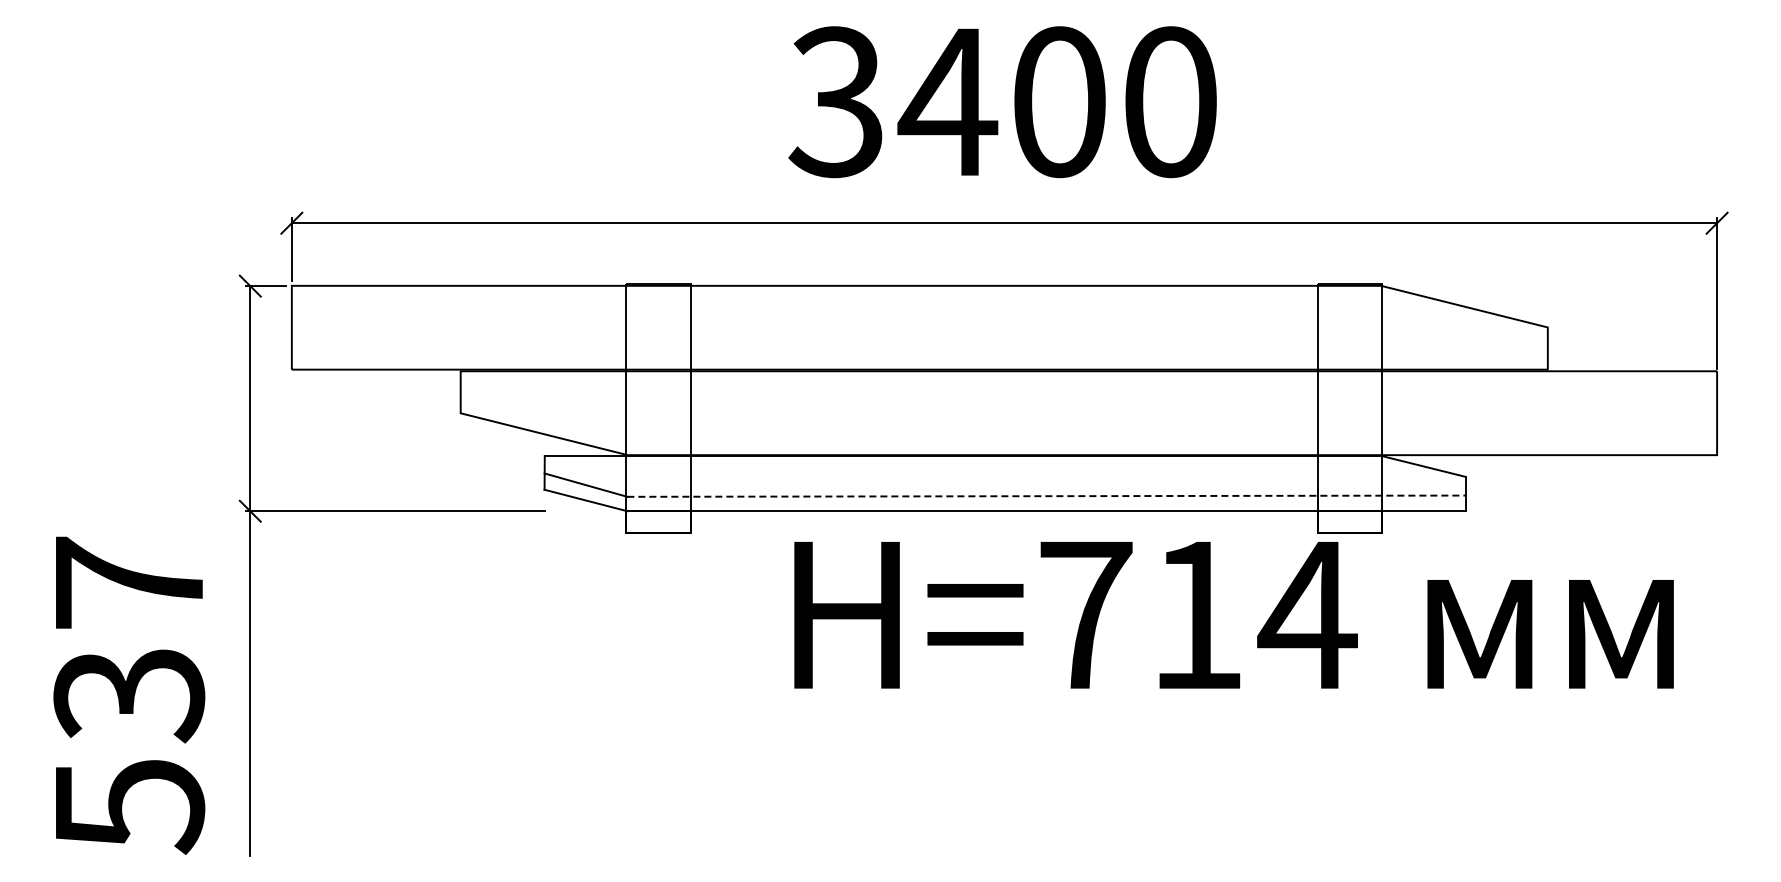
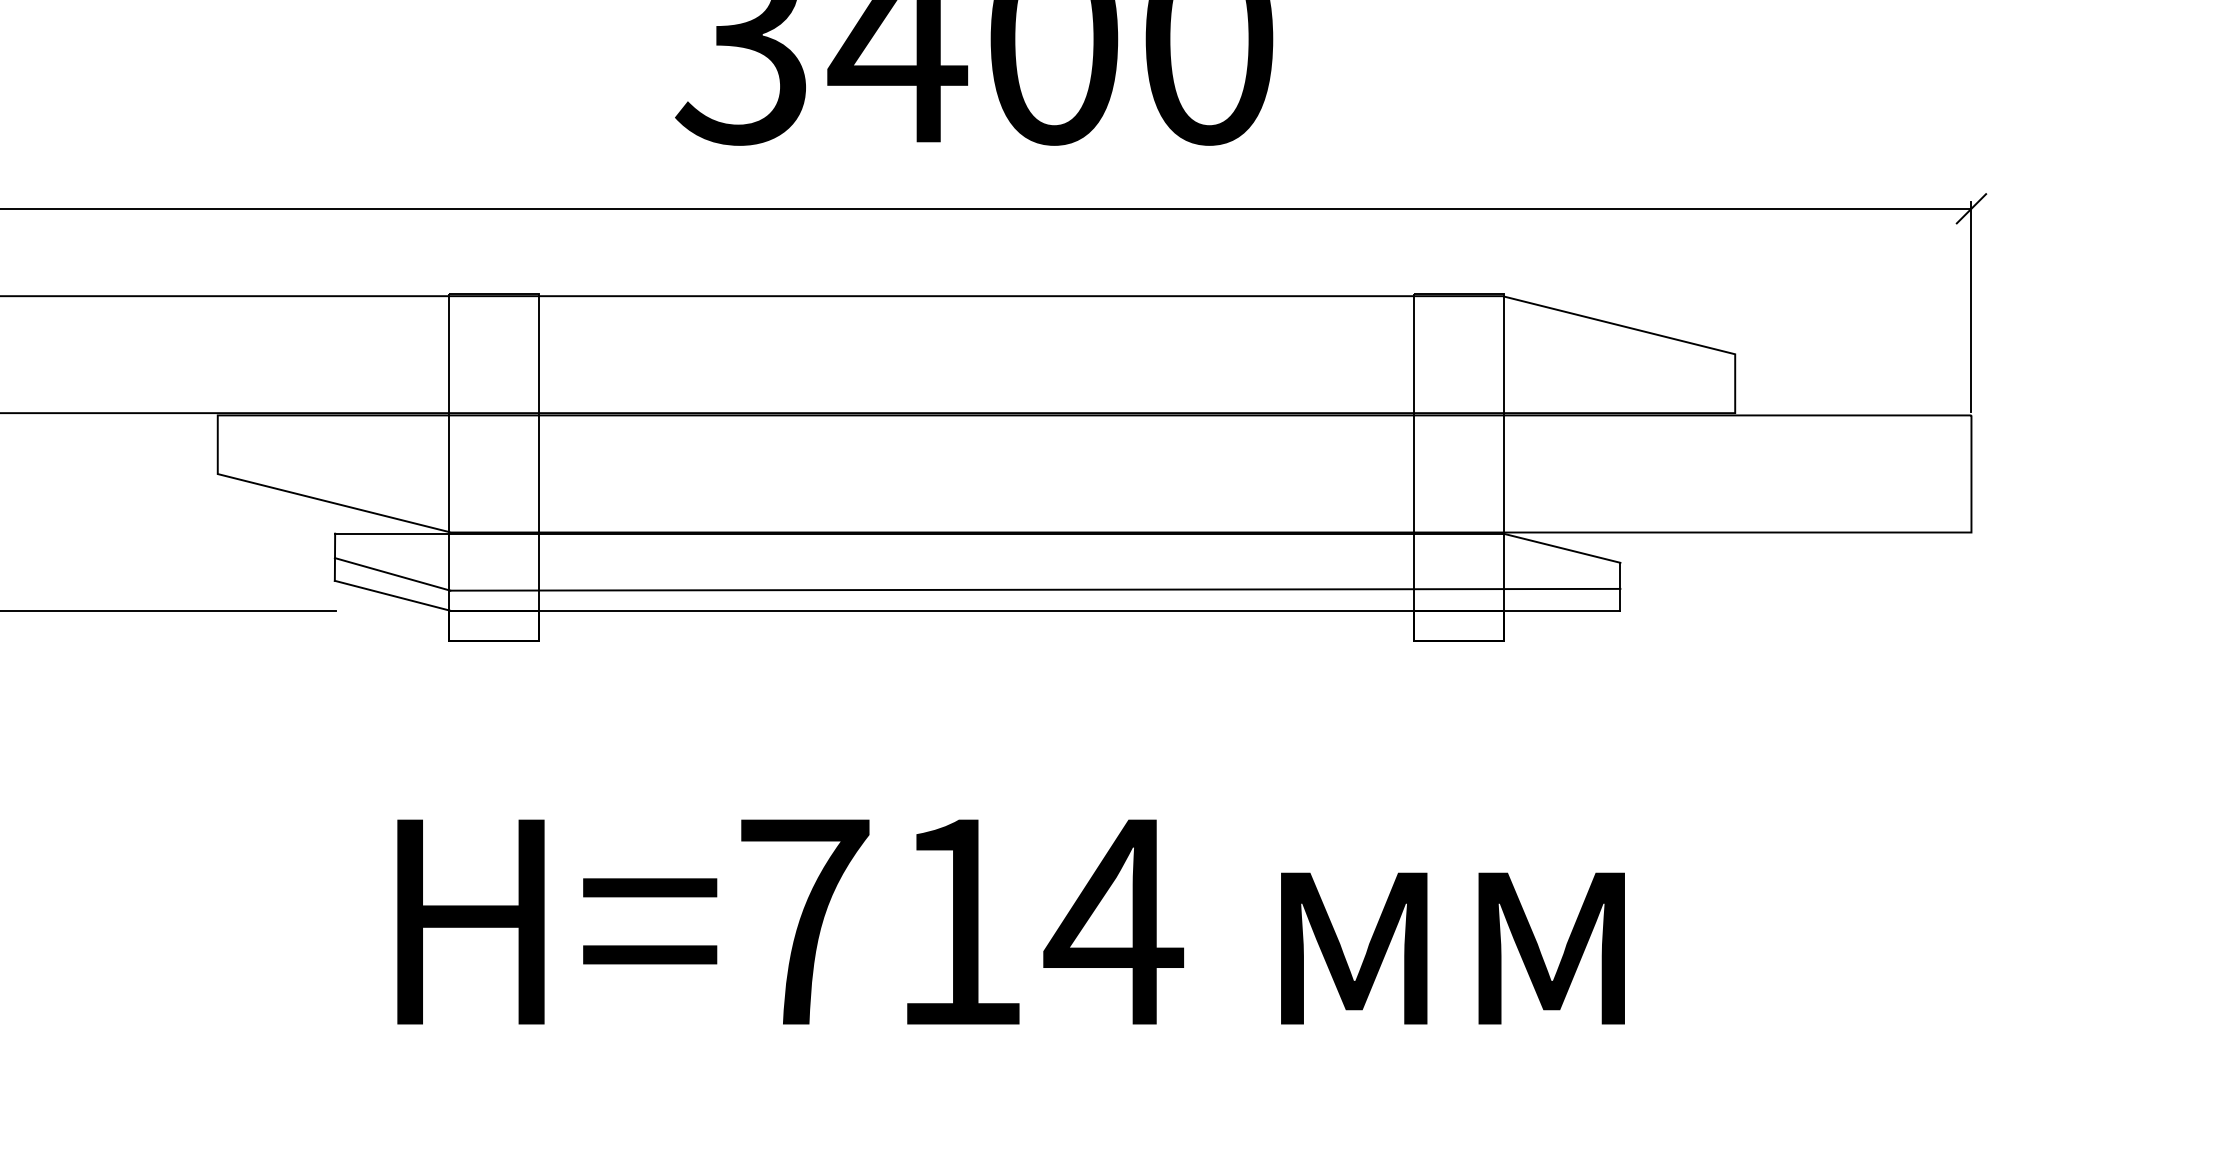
line: (1046, 496) -> (1035, 590), dashed -> solid
text: (1233, 615) -> (1010, 922), moved

